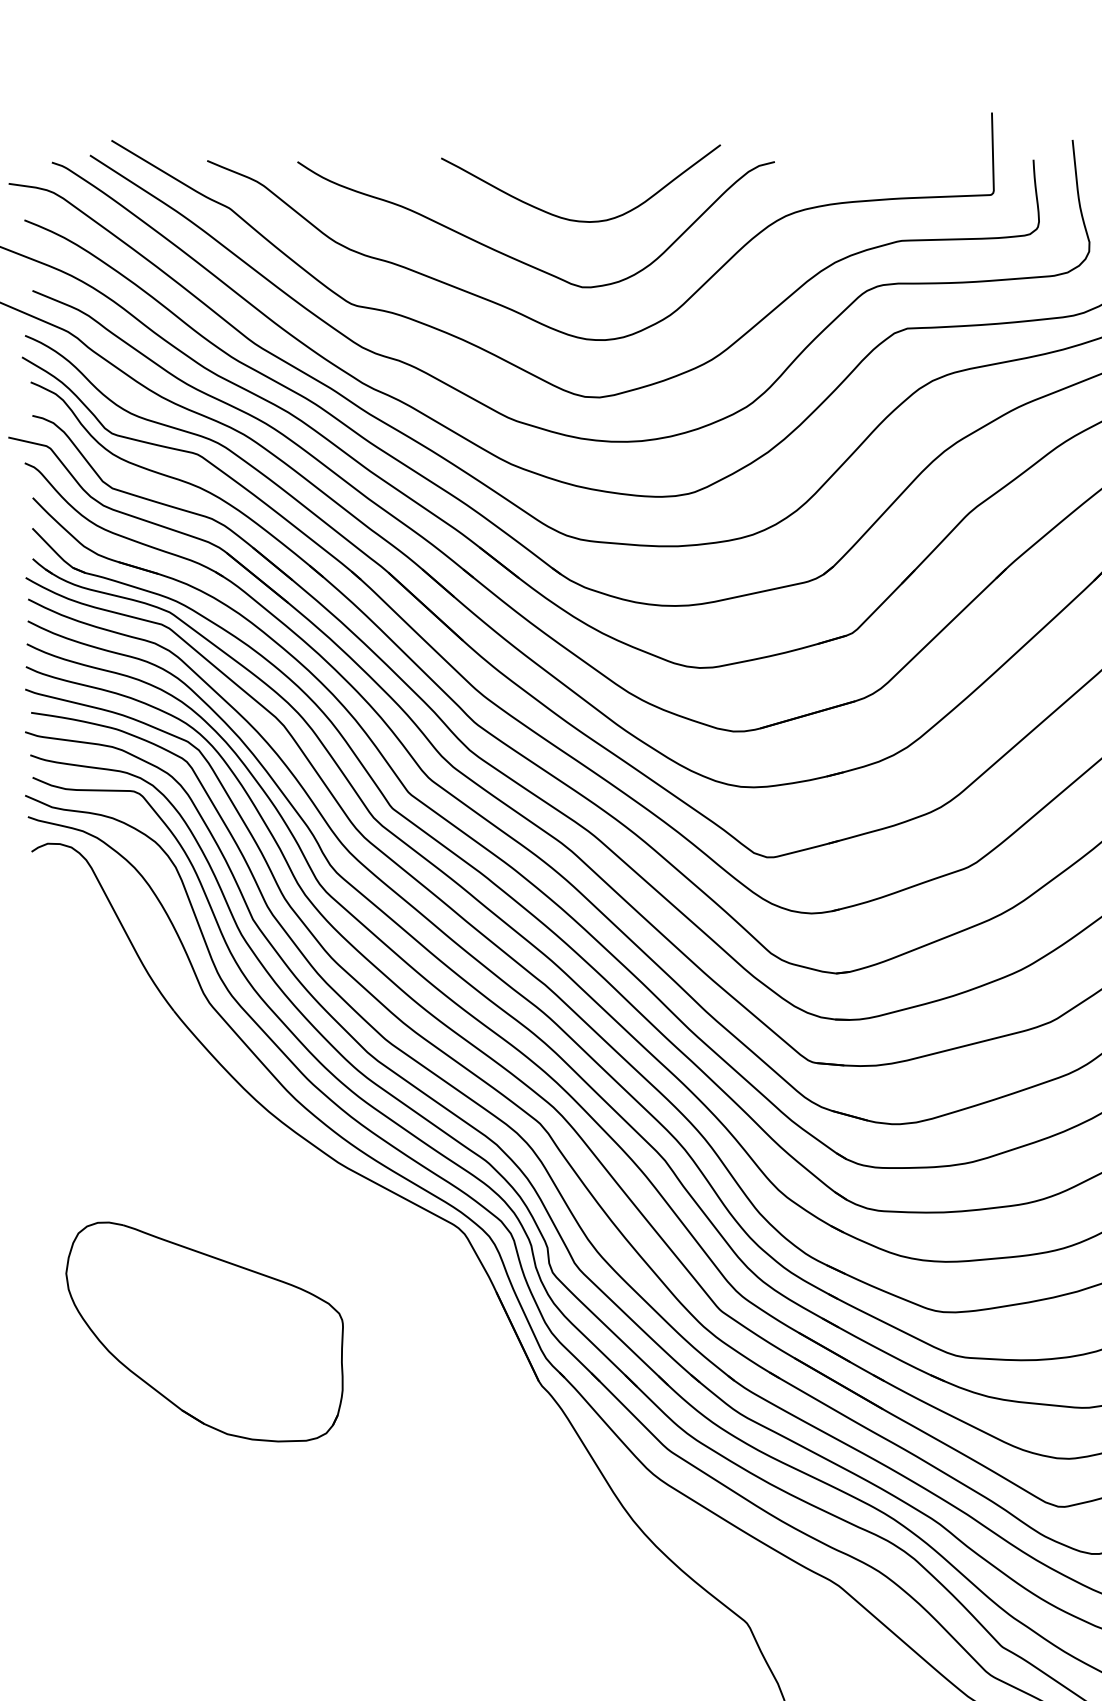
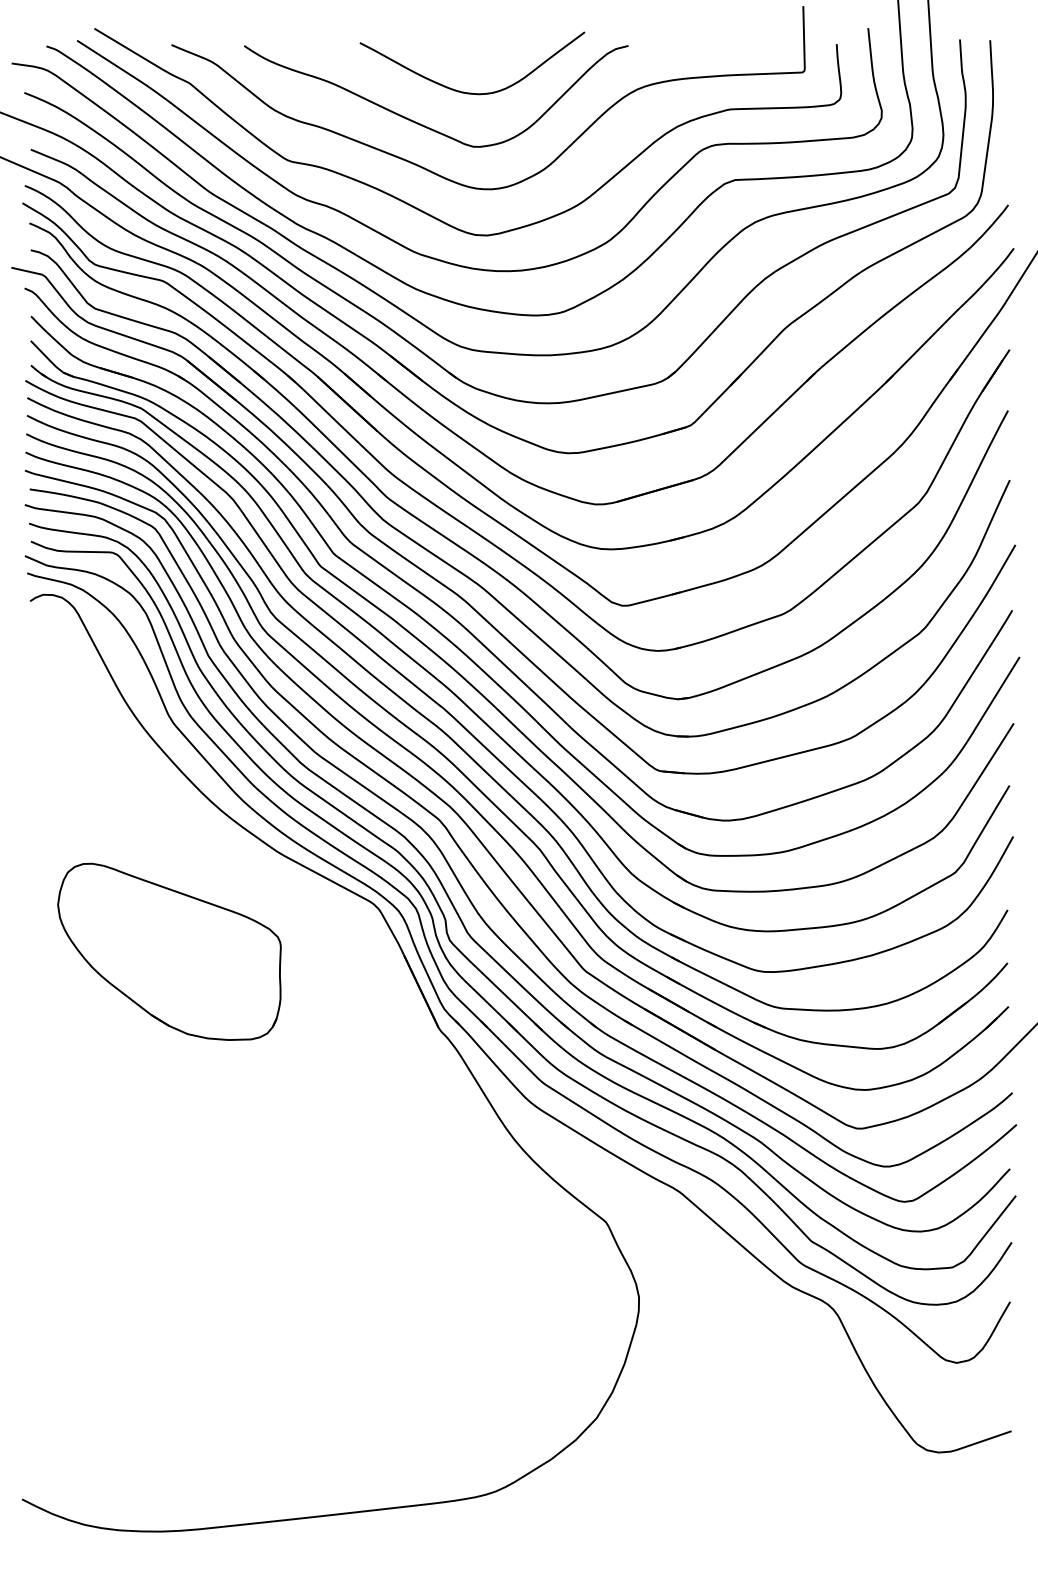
part: (204, 1331) -> (169, 951), moved

